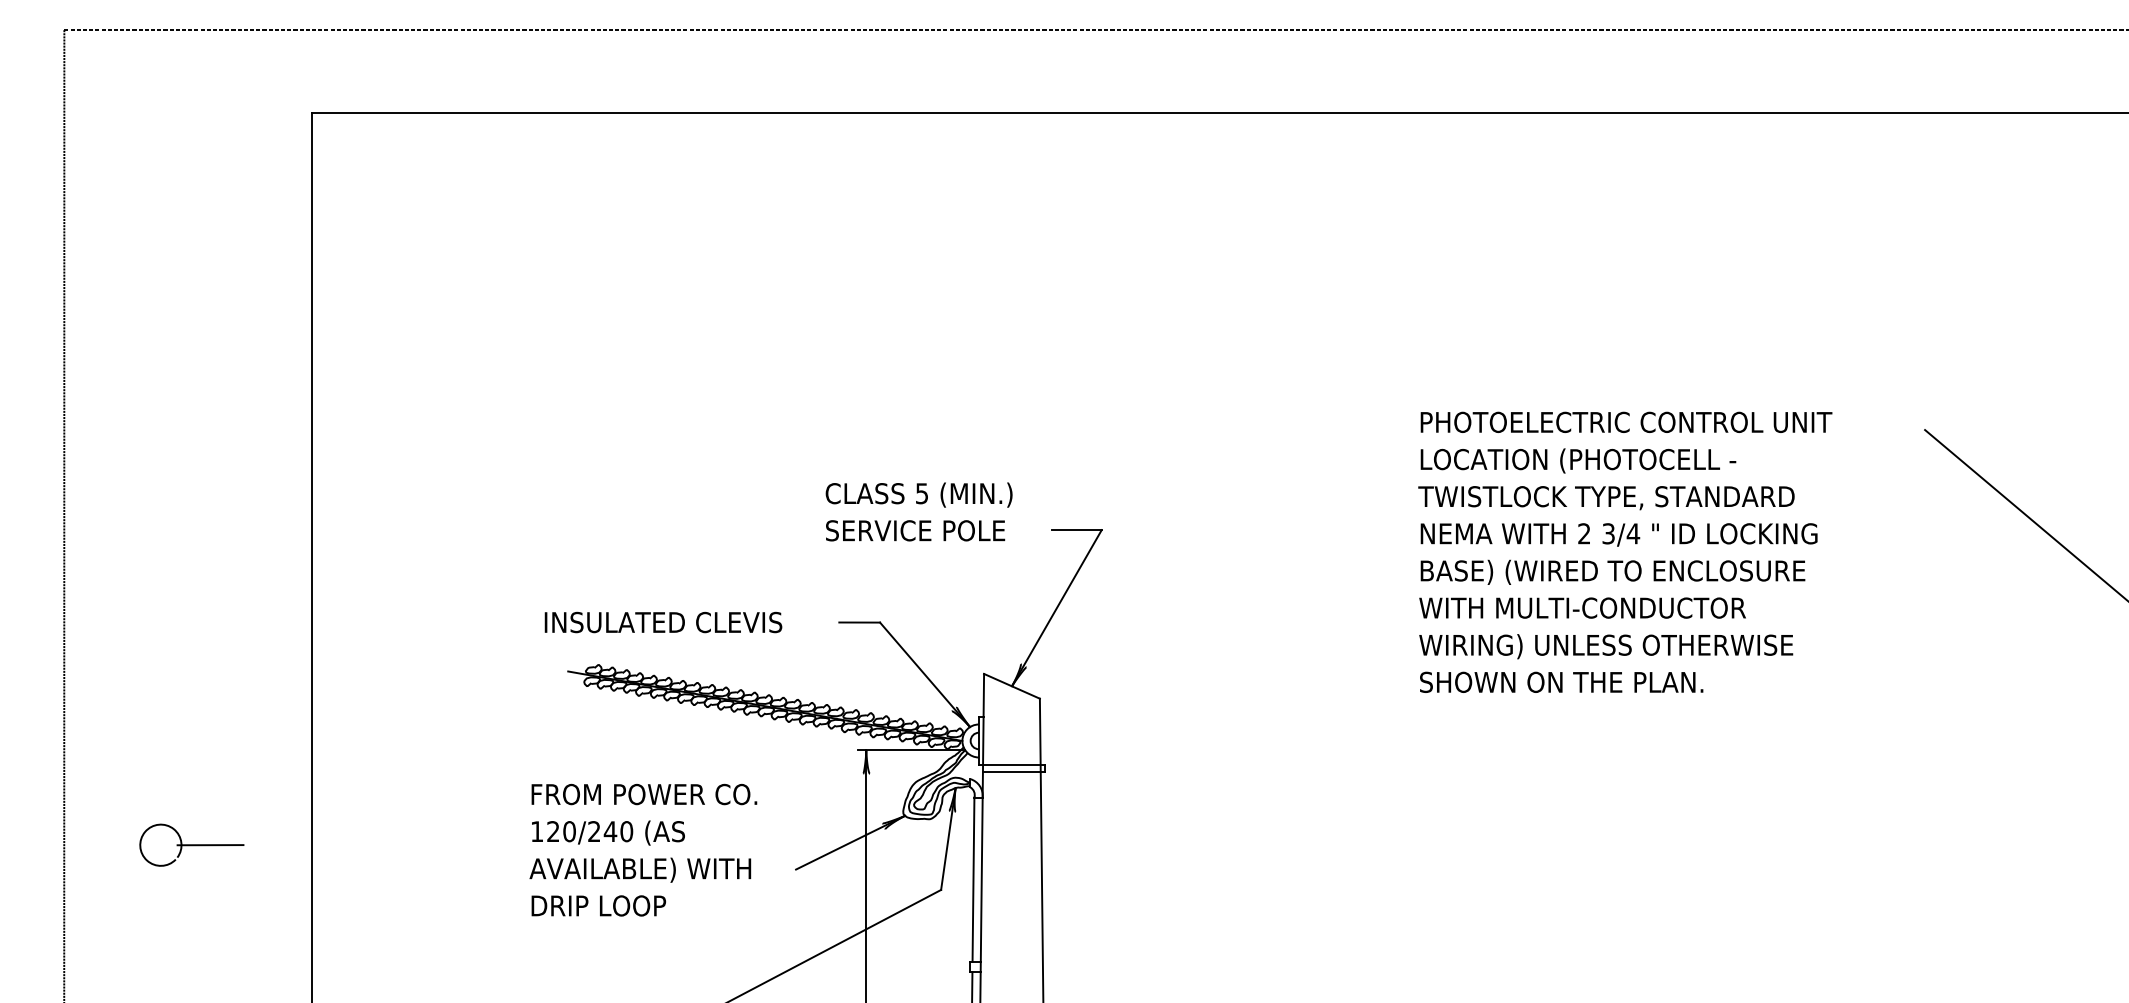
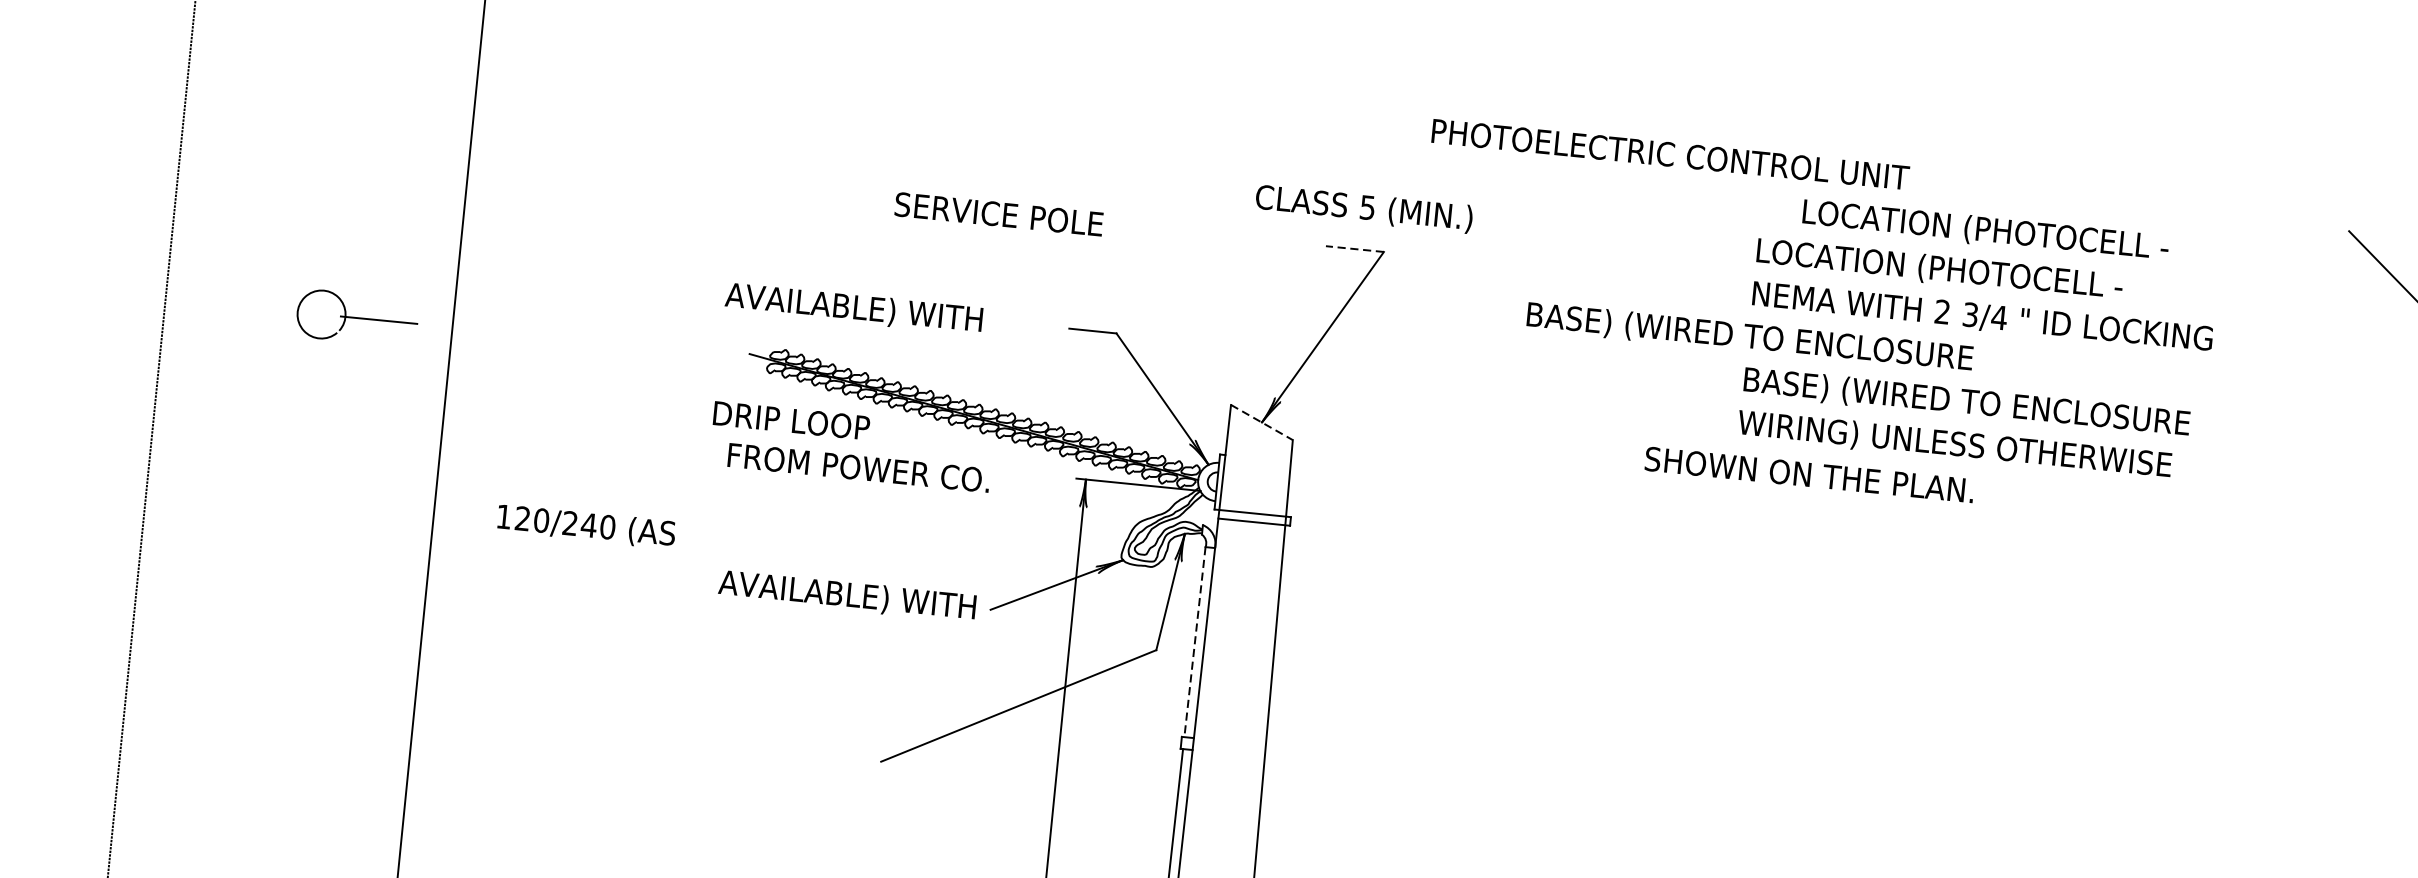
text: (1626, 421) -> (1670, 153), moved
text: (1578, 460) -> (1985, 230), moved
text: (918, 494) -> (1363, 208), moved
text: (1606, 497) -> (1972, 272), TWISTLOCK TYPE, STANDARD -> LOCATION (PHOTOCELL -
text: (915, 530) -> (999, 214), moved
line: (1076, 530) -> (1354, 249), solid -> dashed
text: (1612, 571) -> (1749, 336), moved
text: (1612, 609) -> (1966, 402), WITH MULTI-CONDUCTOR -> BASE) (WIRED TO ENCLOSURE
text: (662, 623) -> (864, 309), INSULATED CLEVIS -> AVAILABLE) WITH
text: (1561, 681) -> (1809, 473), moved
line: (1011, 686) -> (1261, 422), solid -> dashed
text: (644, 794) -> (859, 467), moved
text: (608, 832) -> (586, 526), moved
part: (191, 844) -> (357, 317), moved
text: (640, 869) -> (847, 595), moved
line: (973, 880) -> (1194, 642), solid -> dashed
text: (598, 905) -> (791, 420), moved

